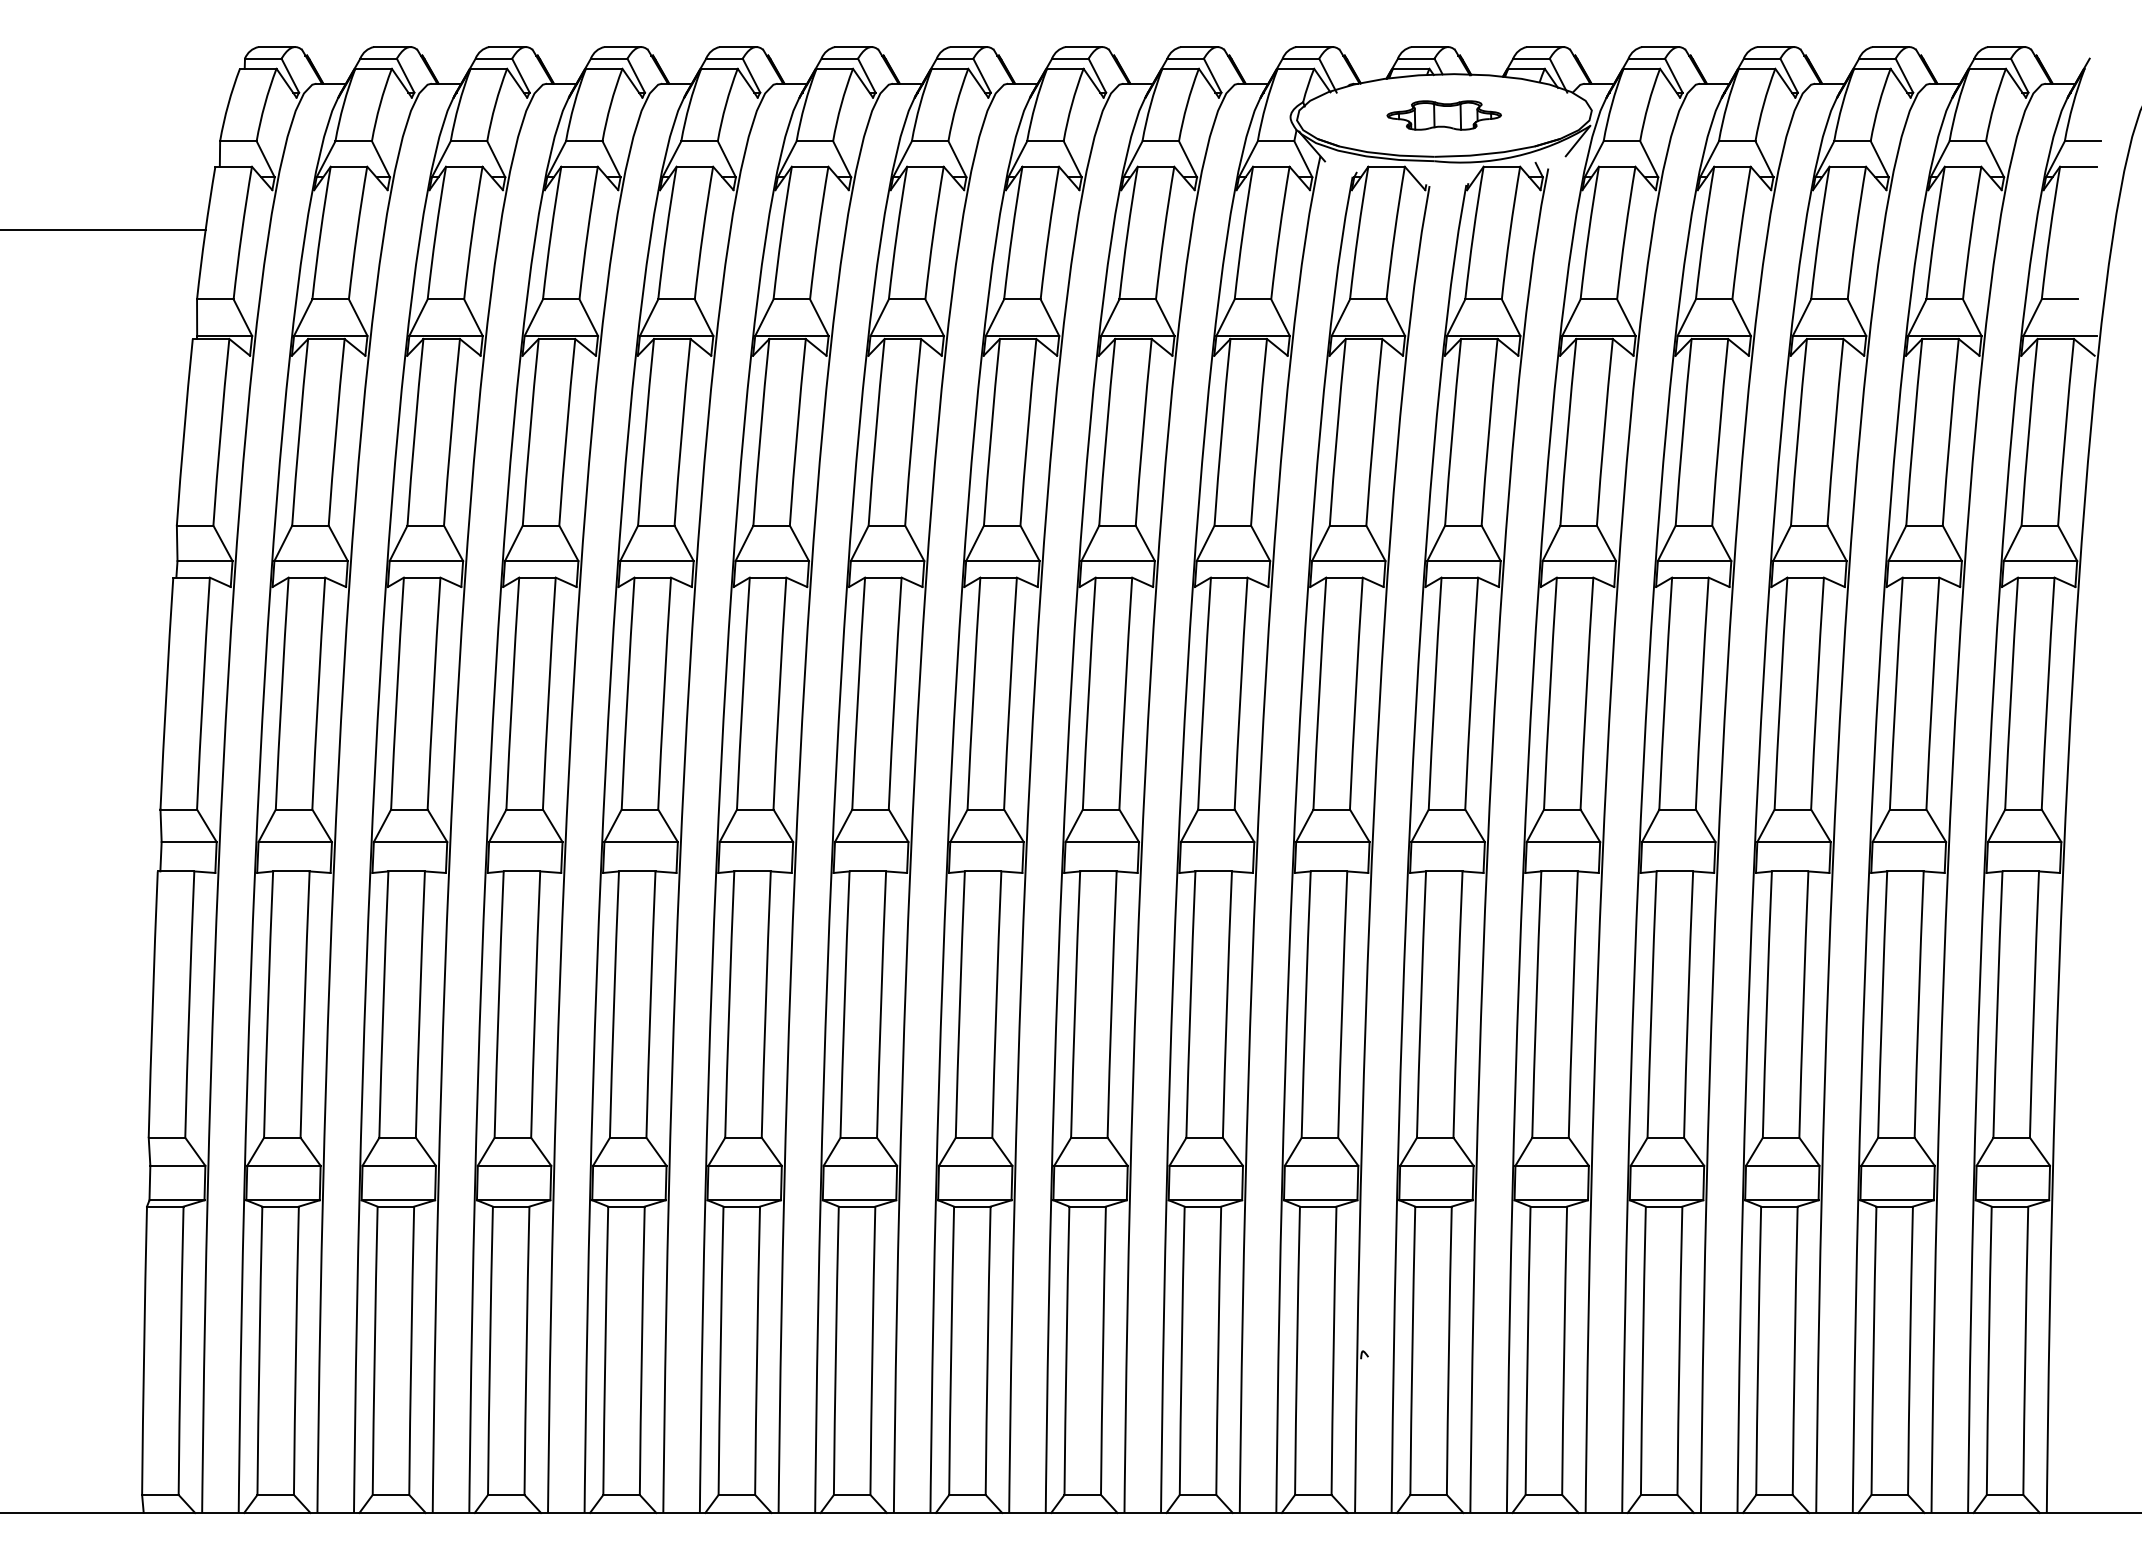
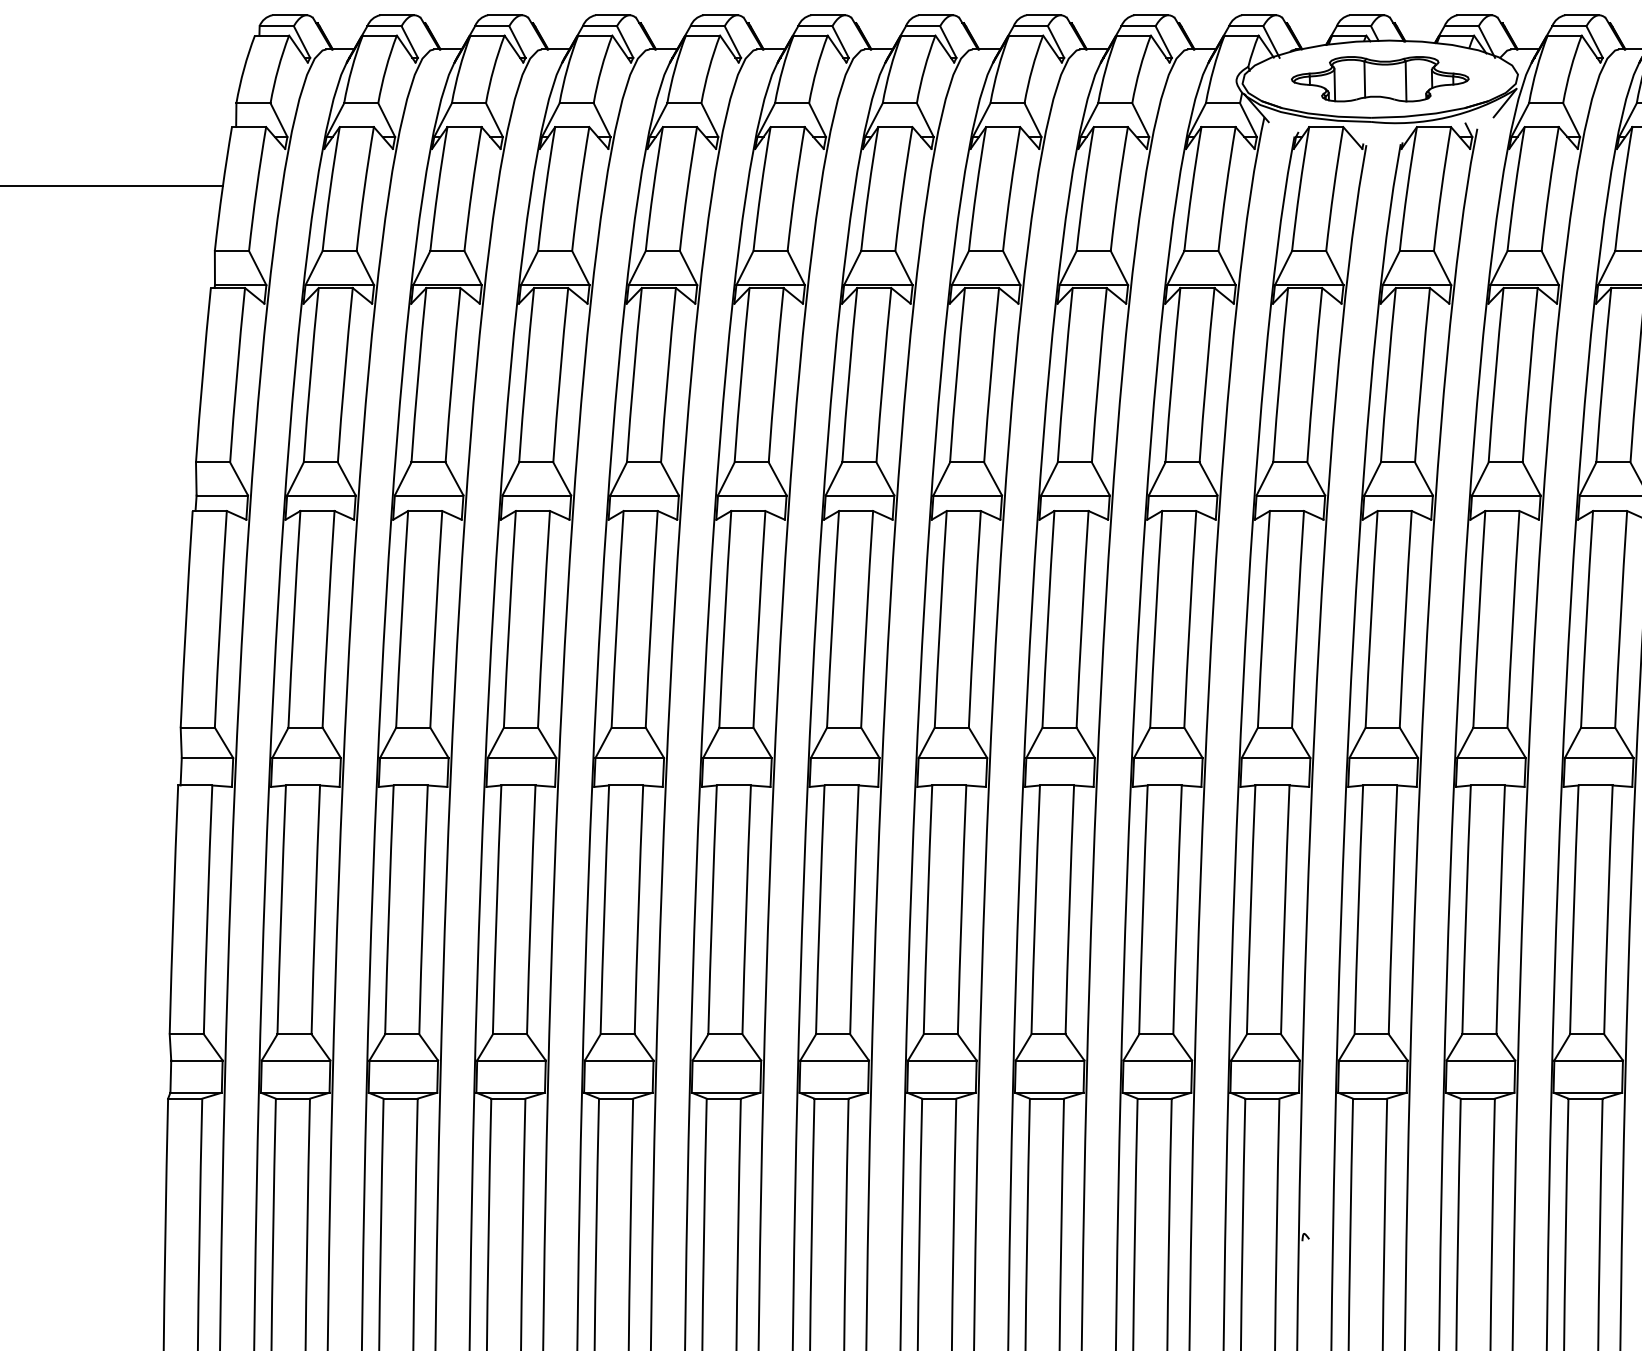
part: (1443, 115) -> (1379, 79), size x1.67

